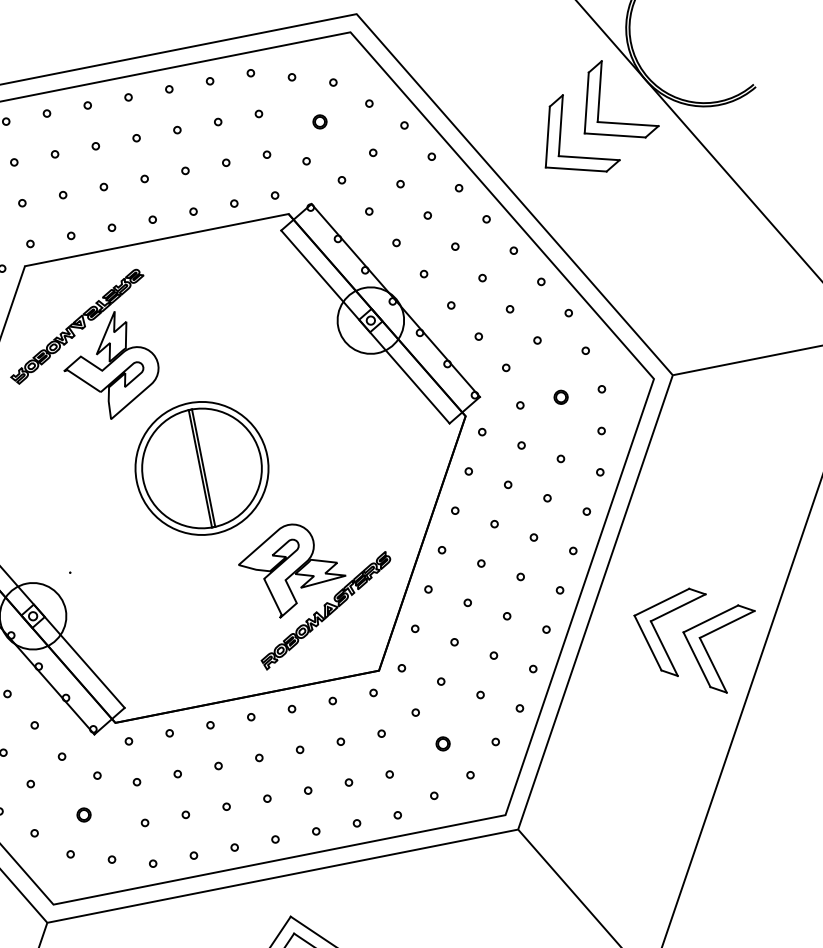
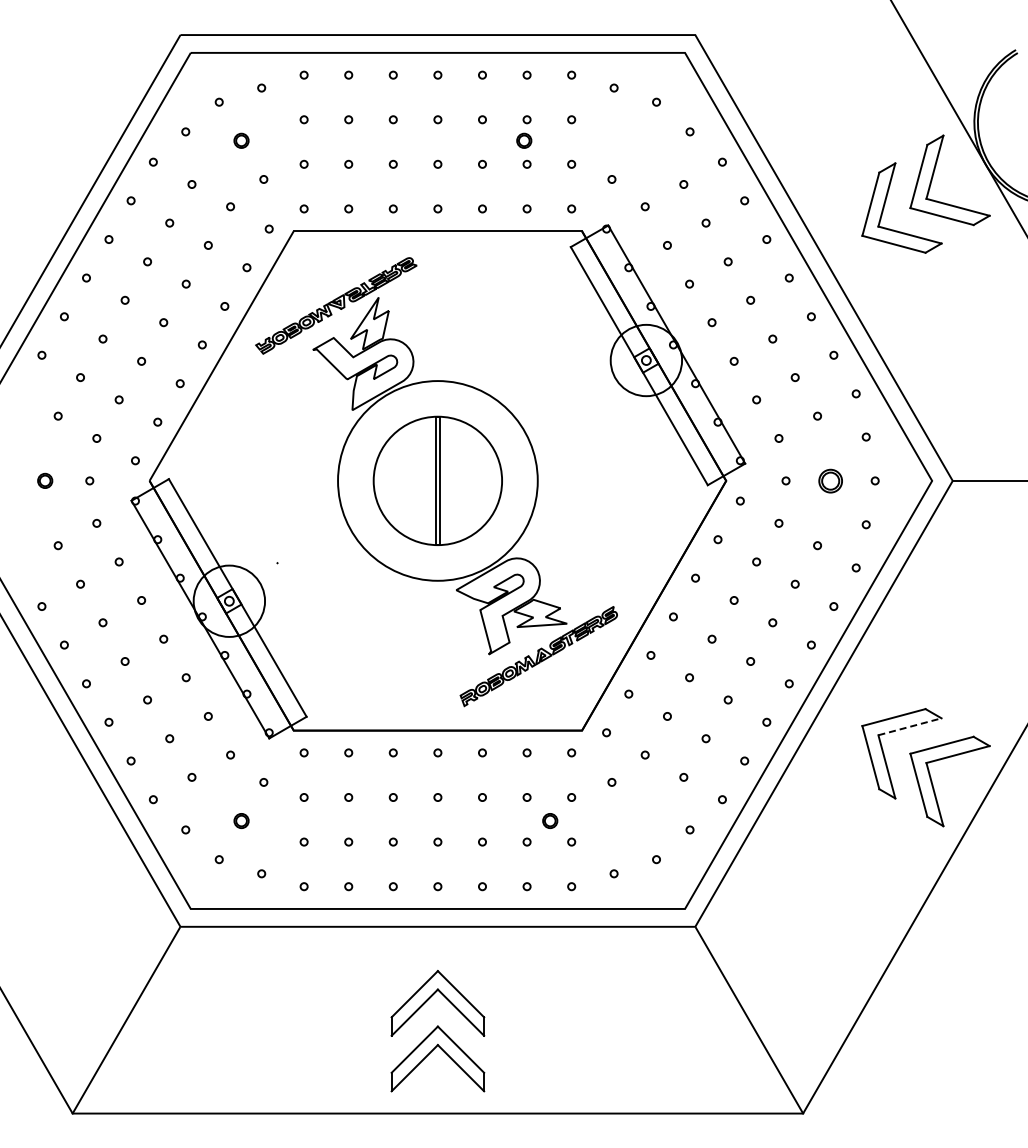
part: (320, 121) -> (524, 140), moved
part: (560, 396) -> (830, 480), size x1.6
circle: (201, 468) -> (437, 480), size x1.4
line: (678, 607) -> (910, 726), solid -> dashed
part: (443, 743) -> (550, 820), moved

